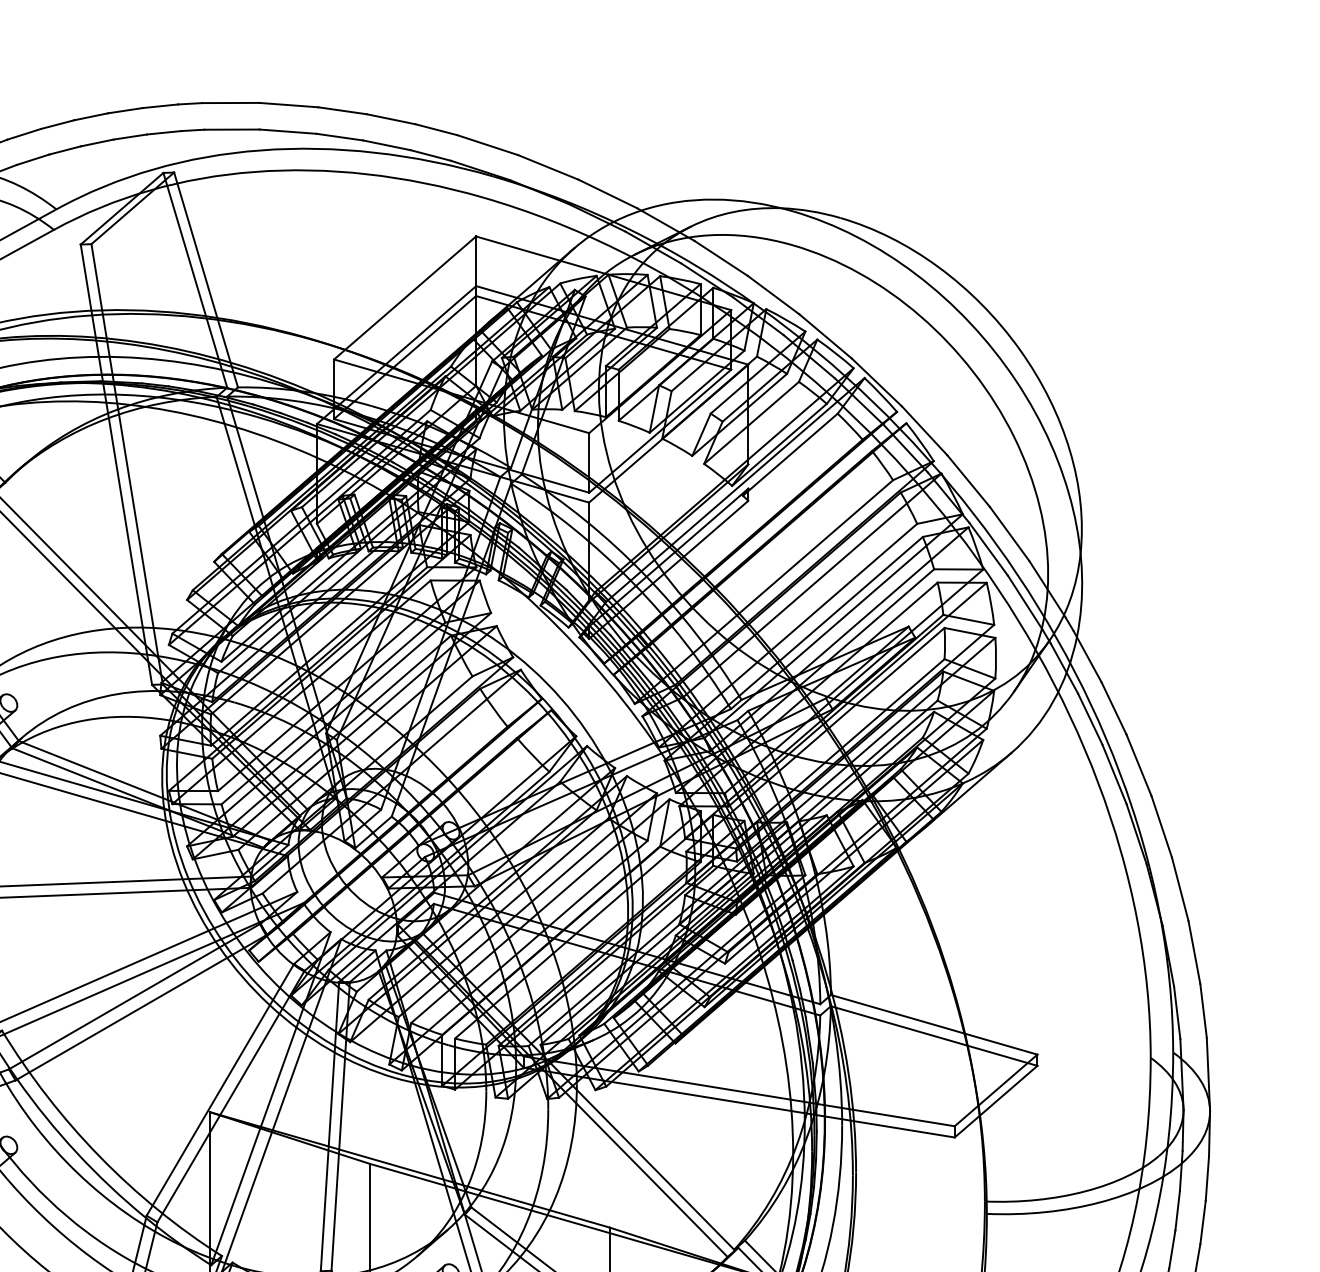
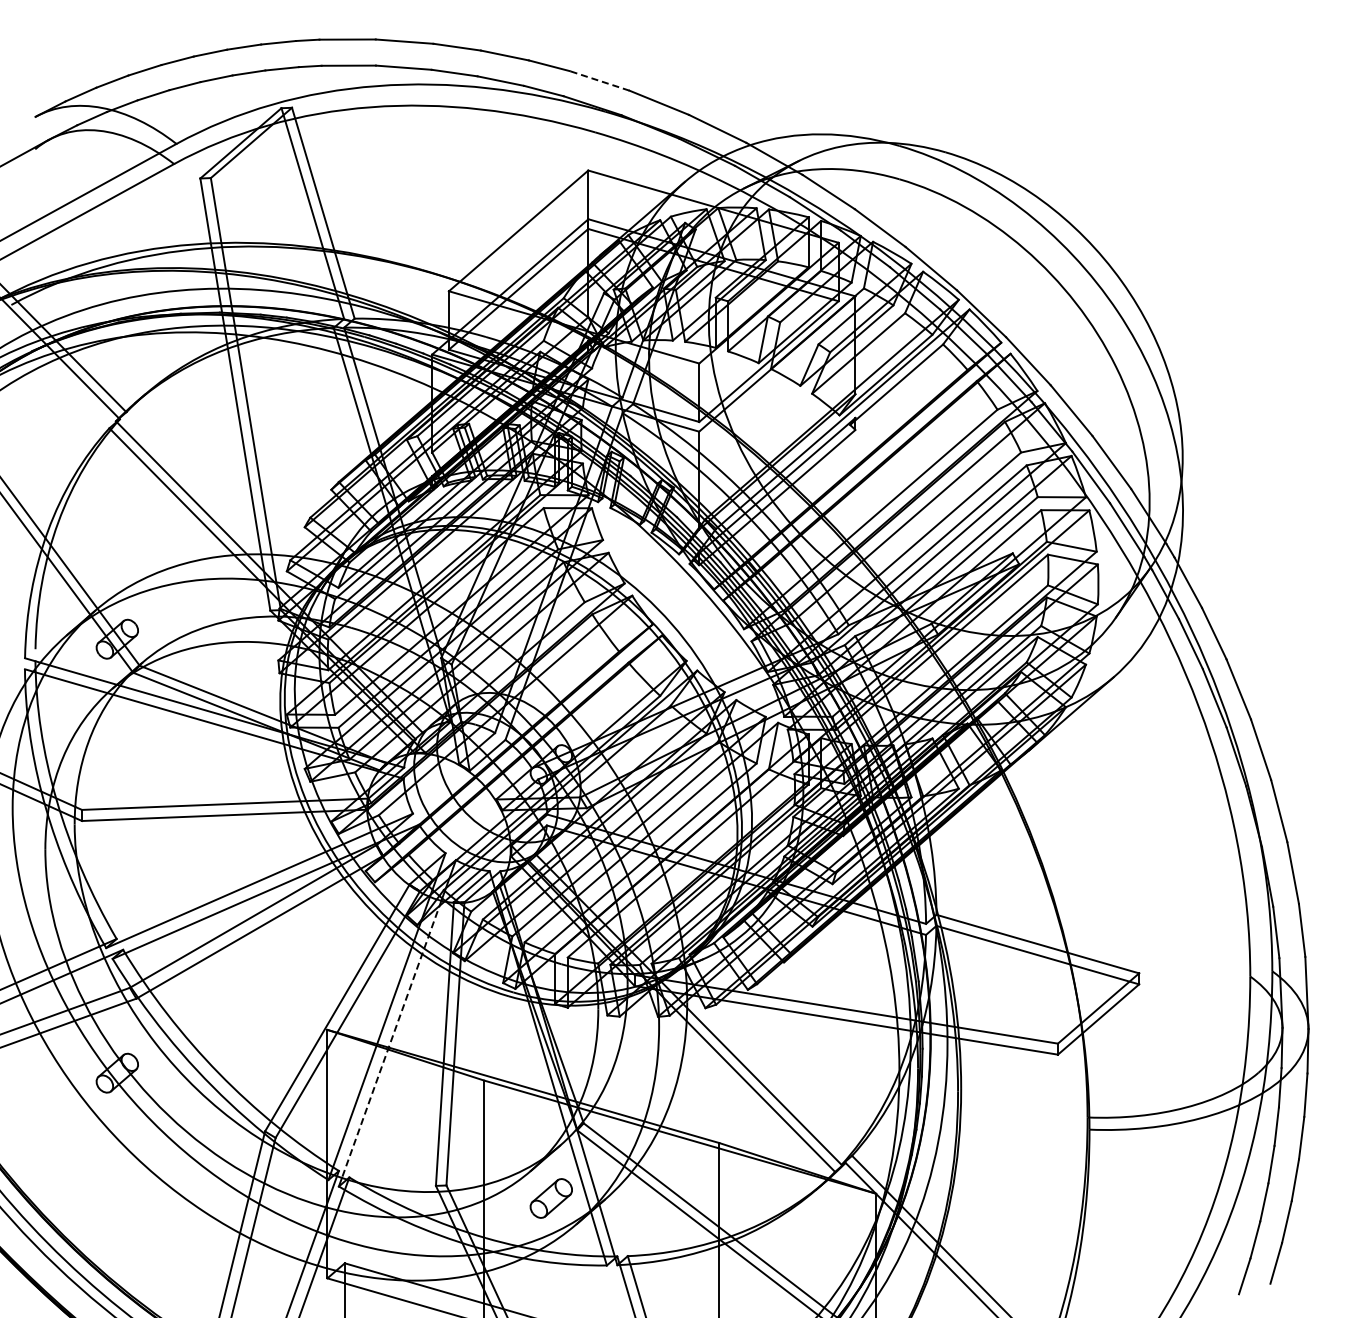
line: (487, 144) -> (599, 80), solid -> dashed
line: (275, 1122) -> (391, 1039), solid -> dashed

